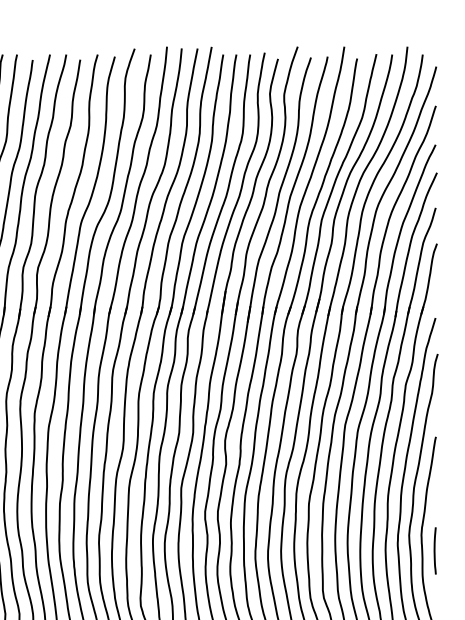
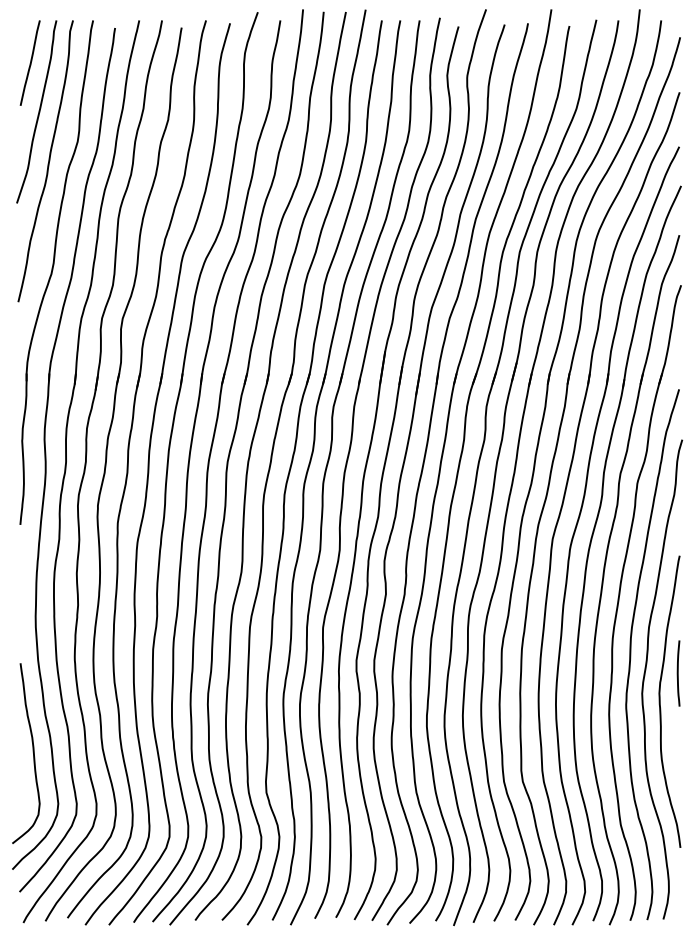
curve: (435, 550) -> (678, 673), moved

